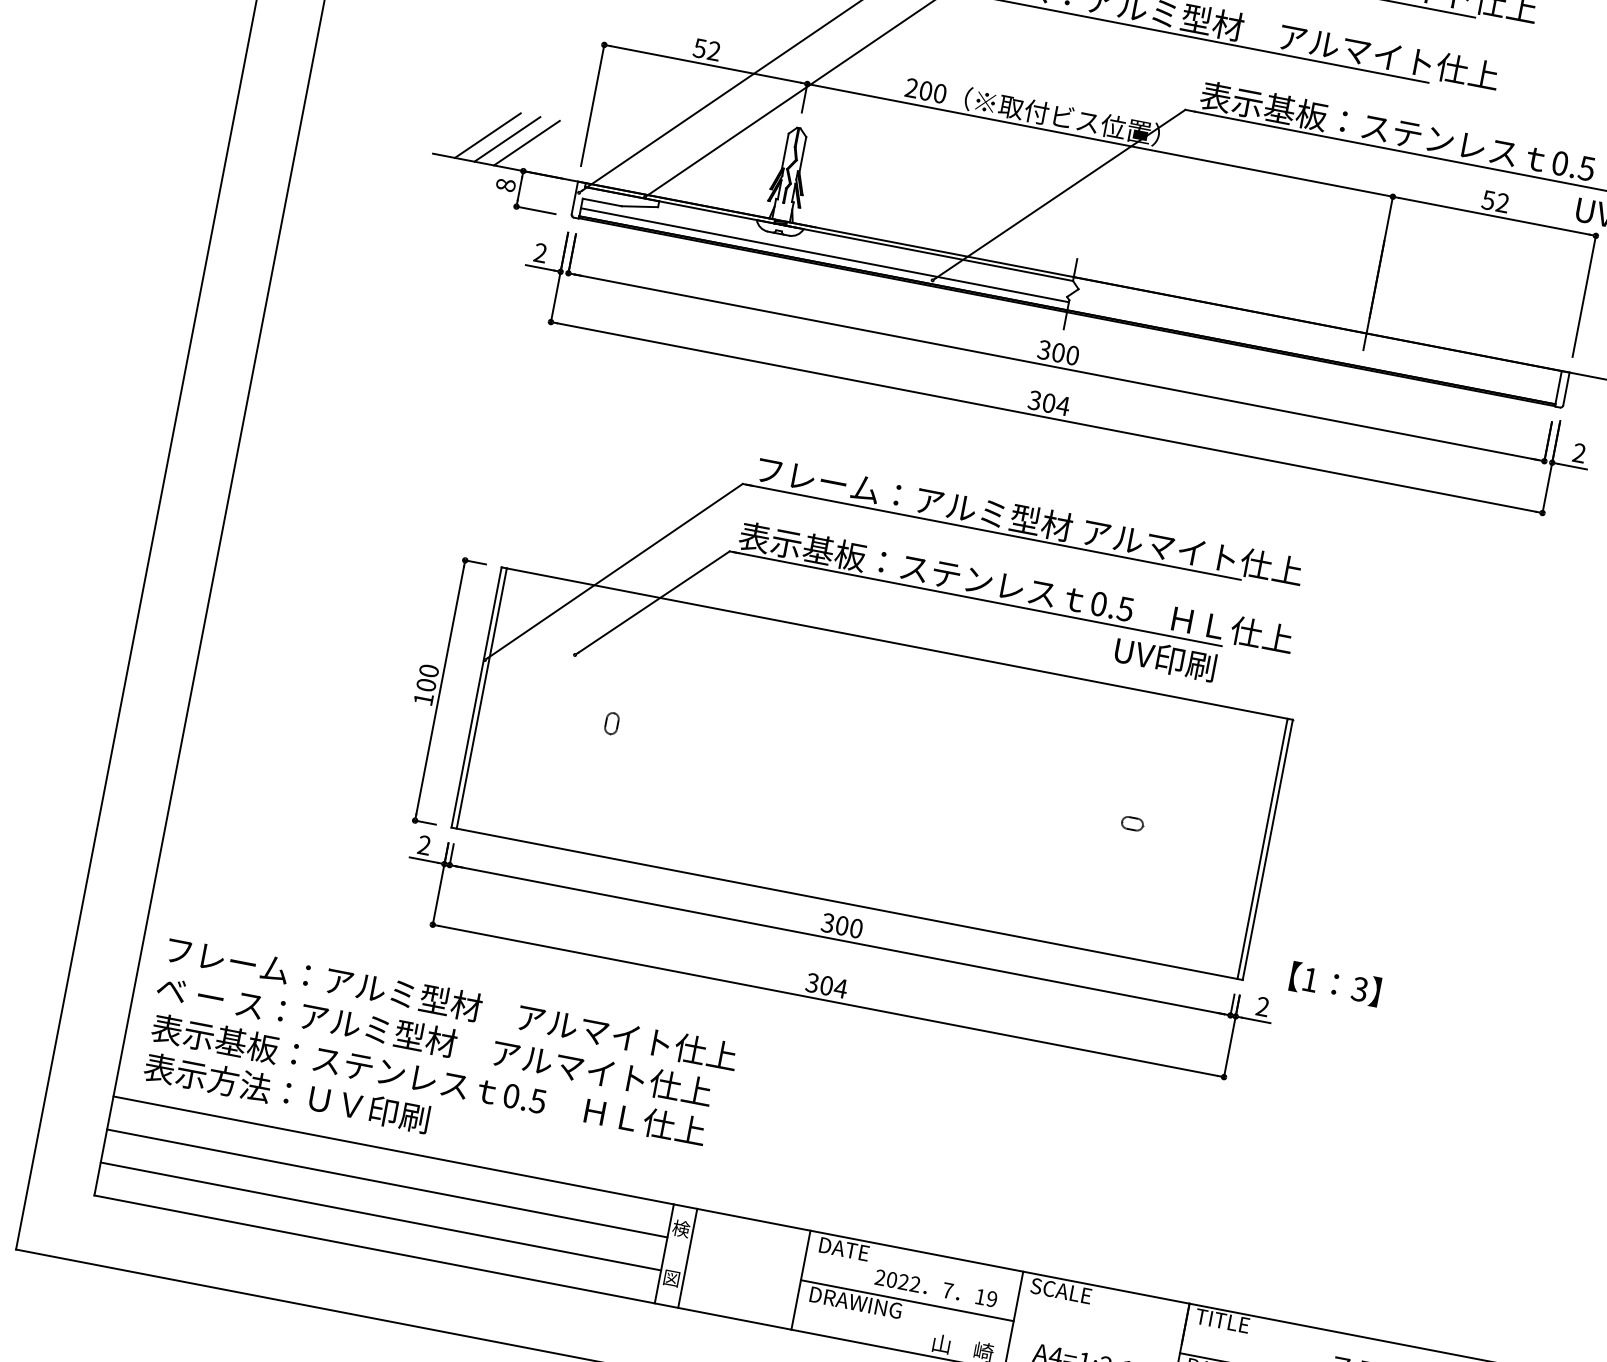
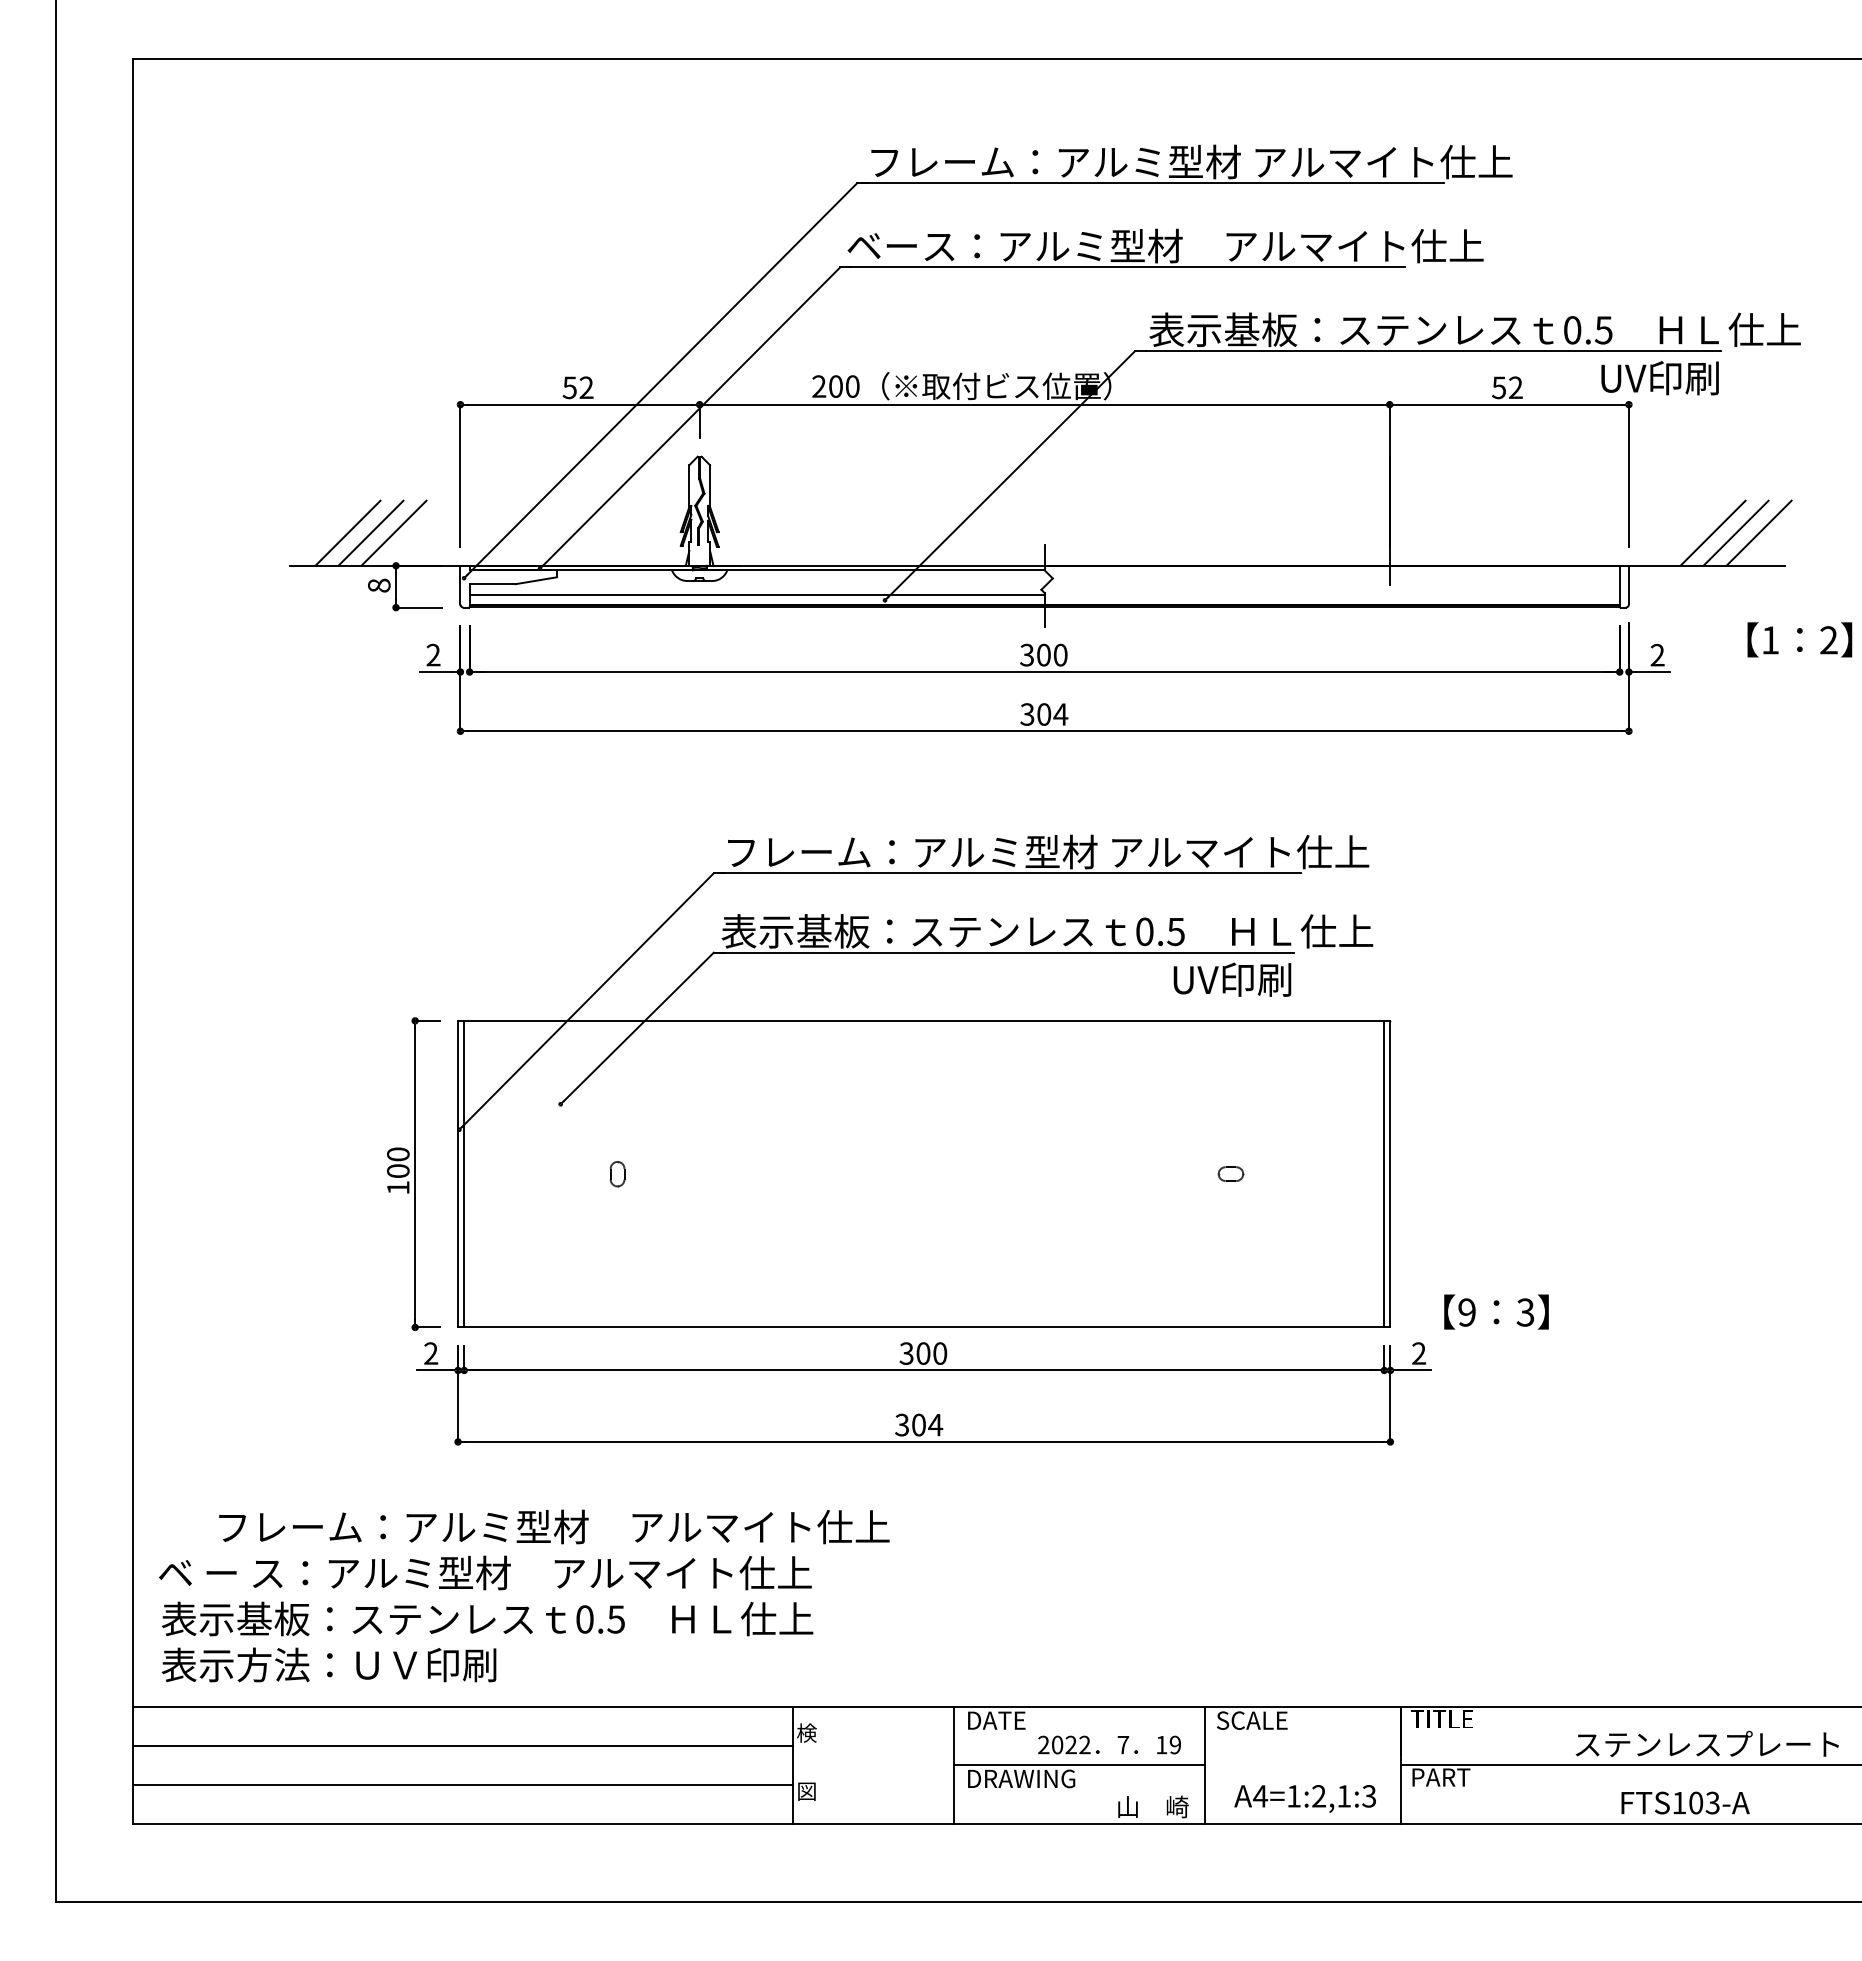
text: (1309, 979) -> (1466, 1312), 1 -> 9
text: (452, 1002) -> (554, 1526), moved
line: (687, 1257) -> (820, 1764), removed

